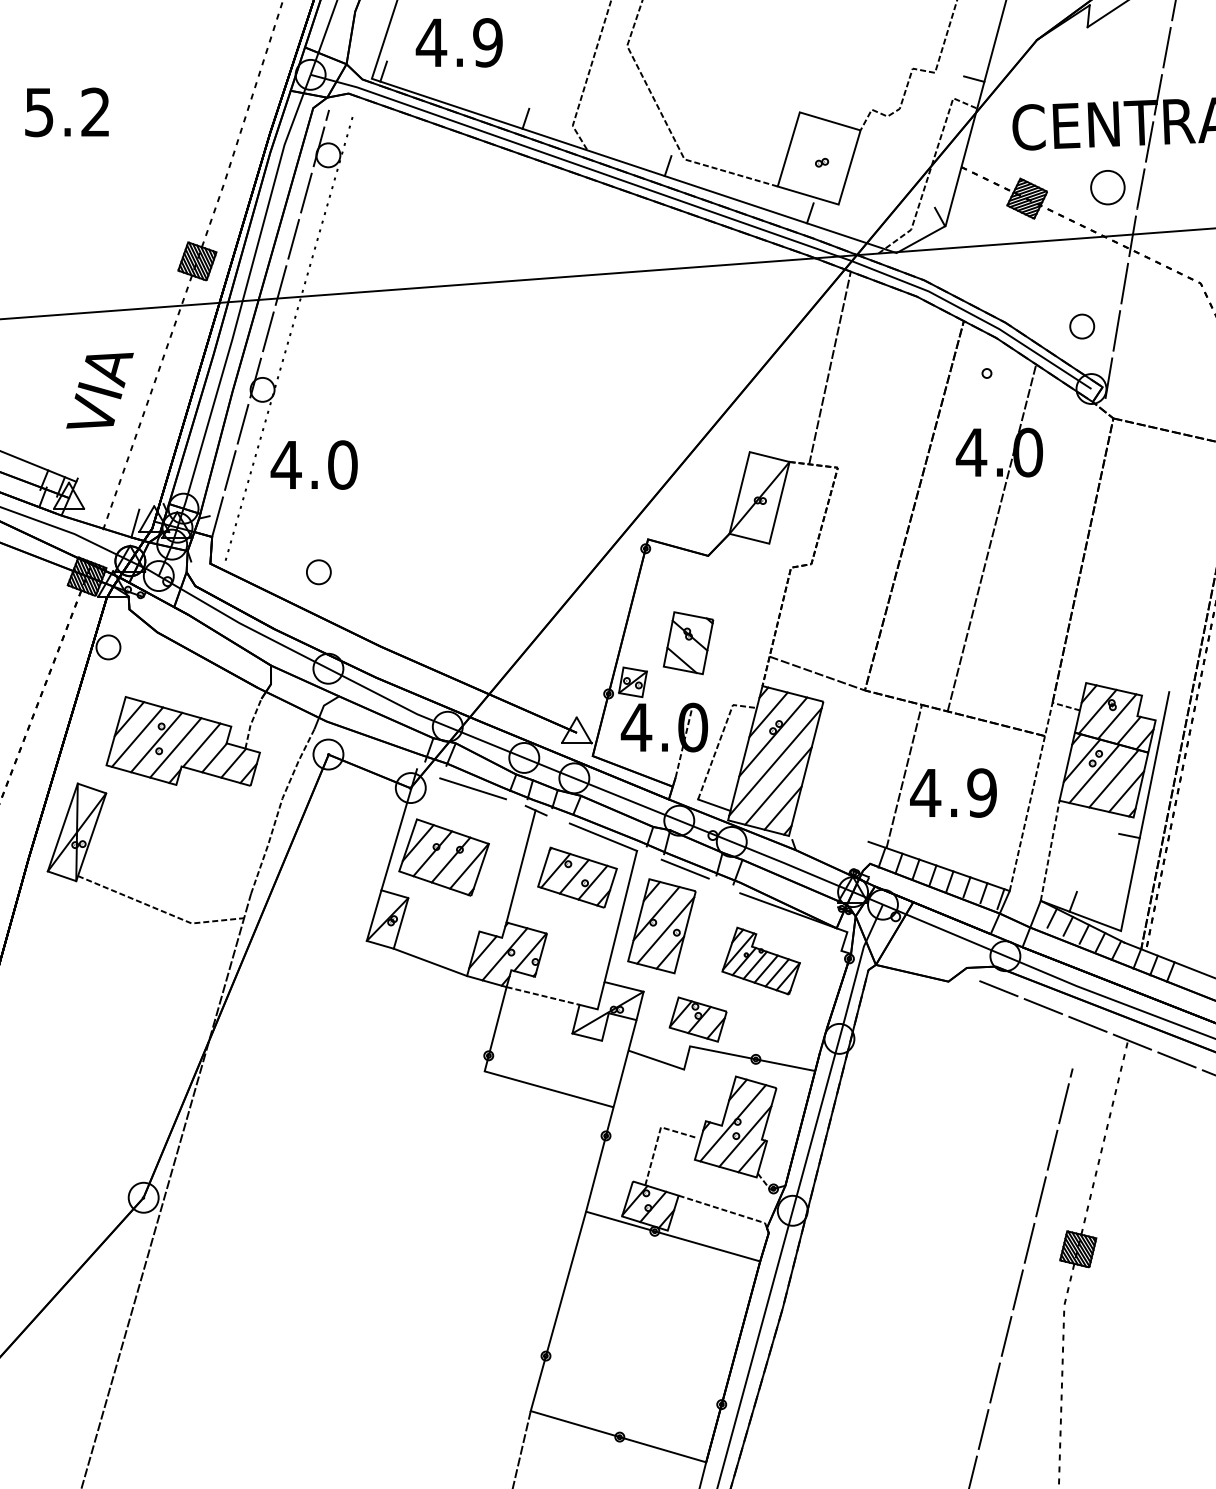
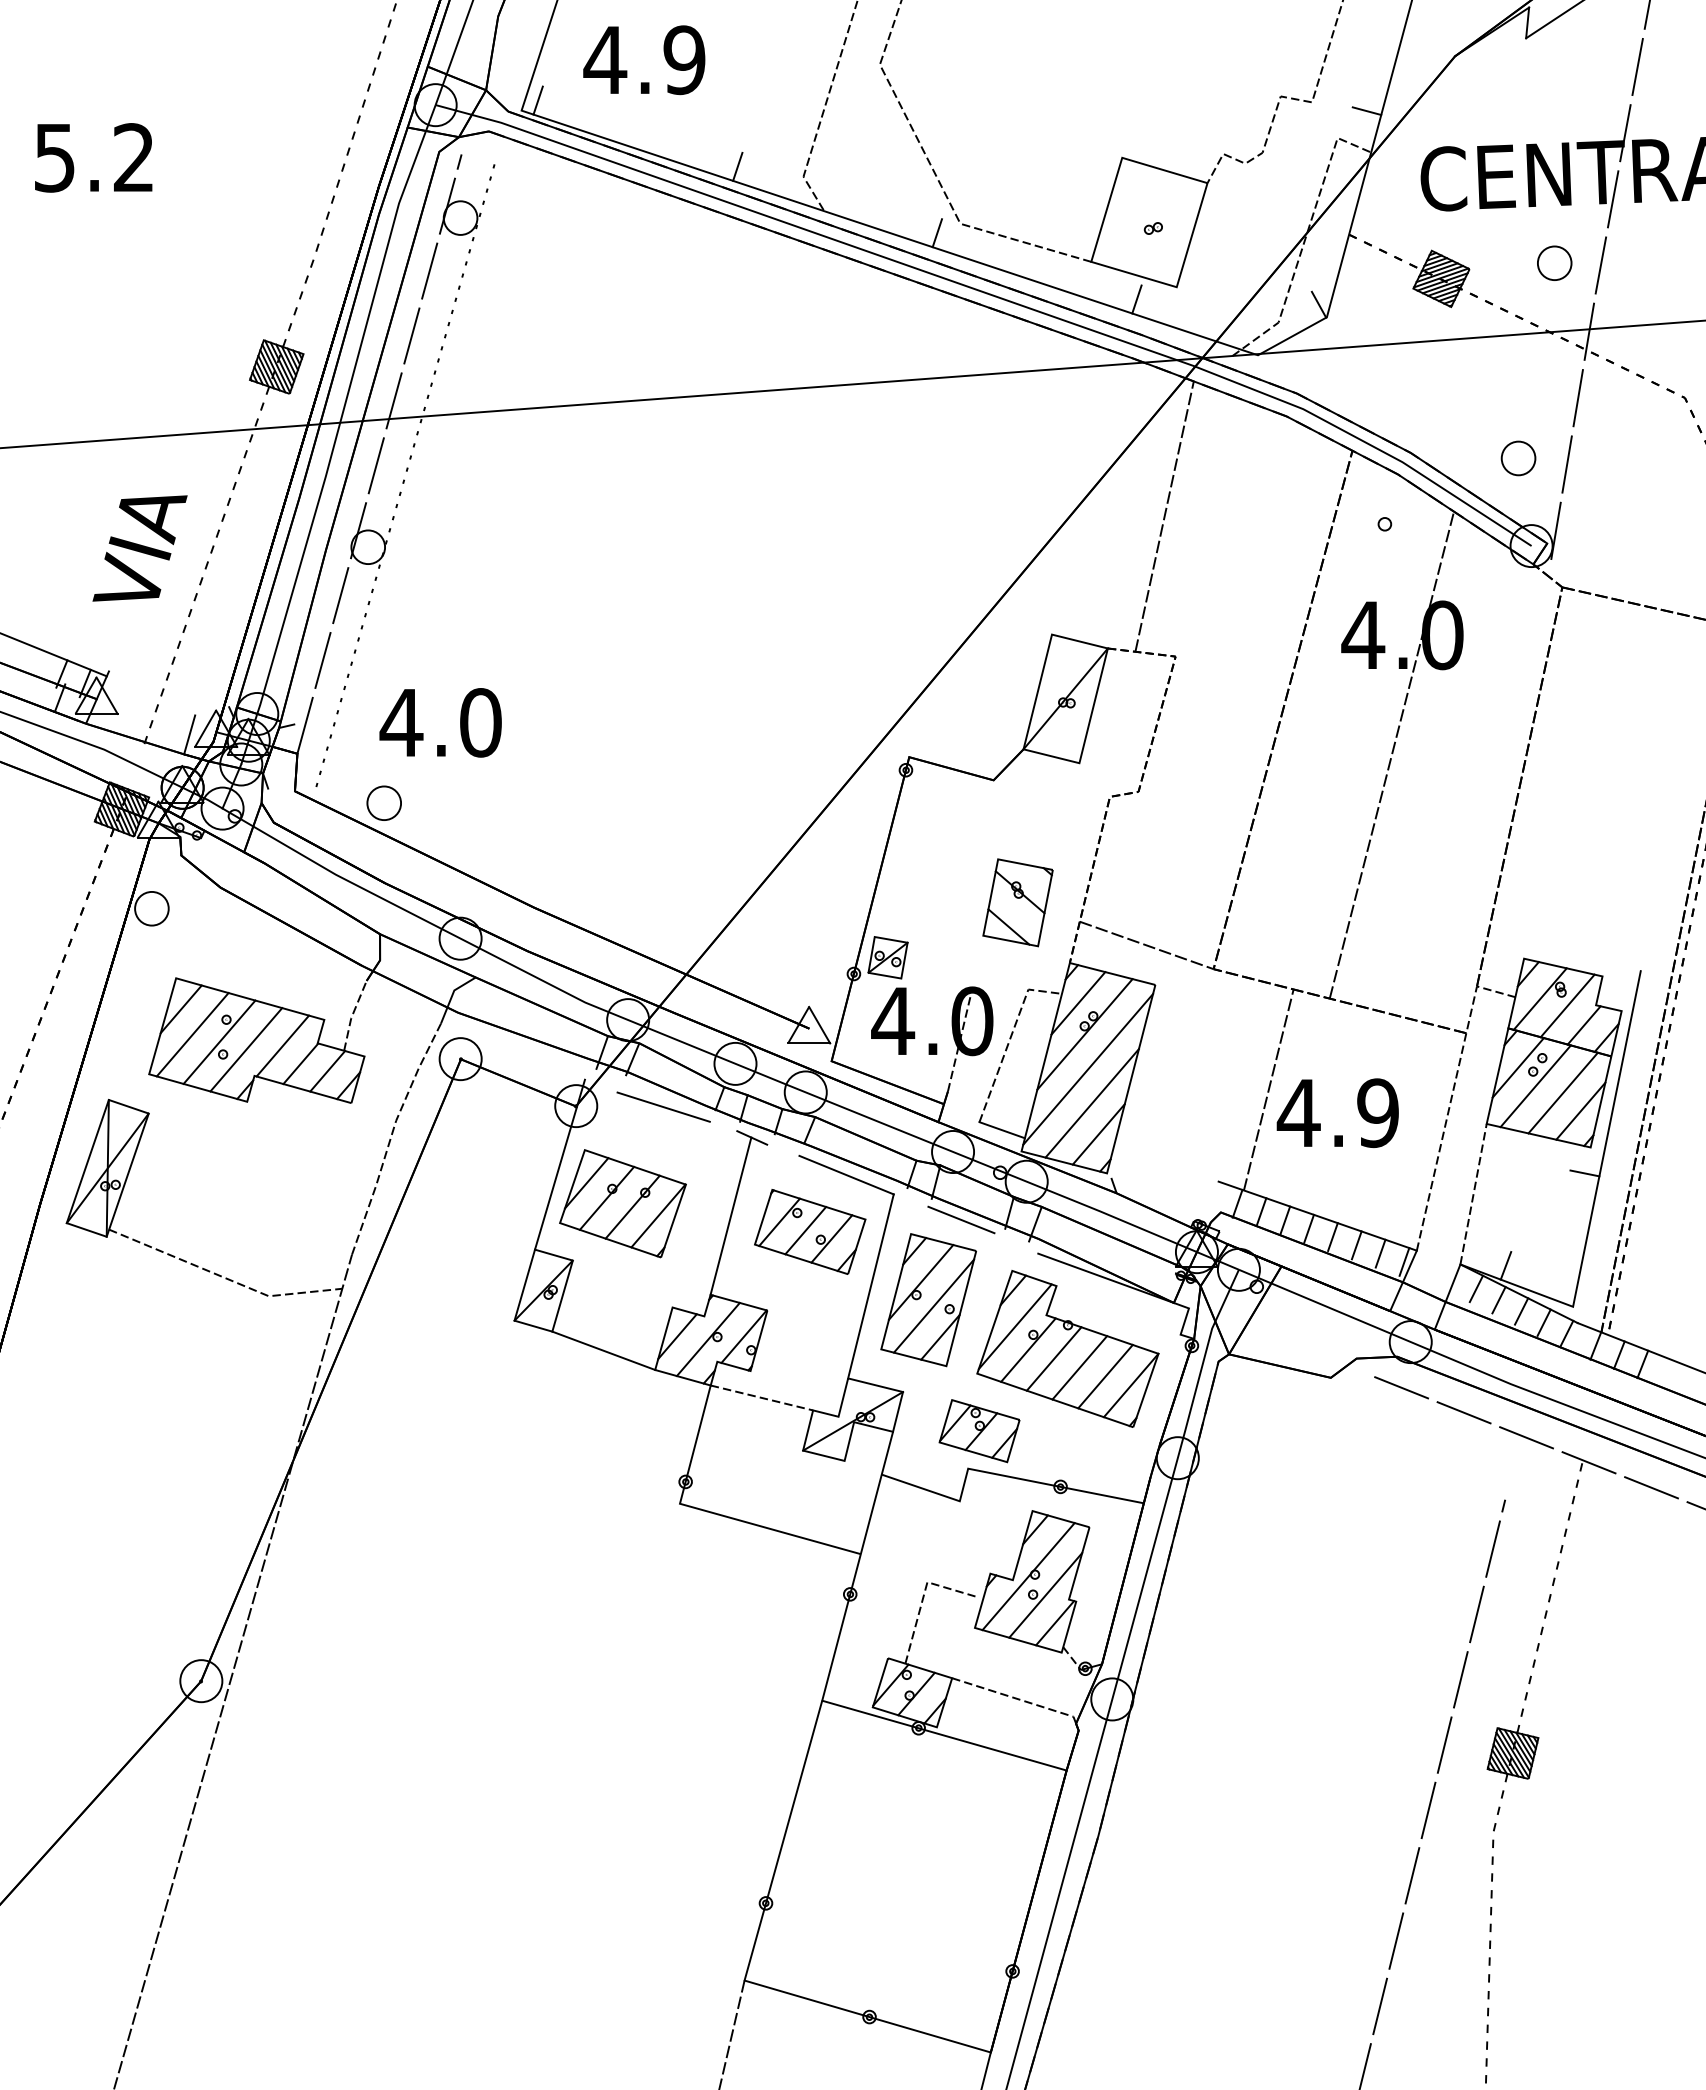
part: (1107, 186) -> (1554, 262), size x0.71
text: (314, 464) -> (440, 722), moved
part: (318, 571) -> (383, 802), moved
part: (688, 642) -> (1017, 902), moved
part: (760, 960) -> (1067, 1348), size x1.67

